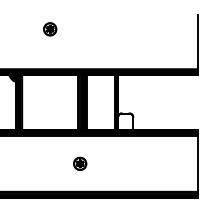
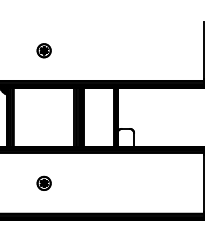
part: (50, 29) -> (44, 50), moved
part: (80, 163) -> (44, 183), moved

